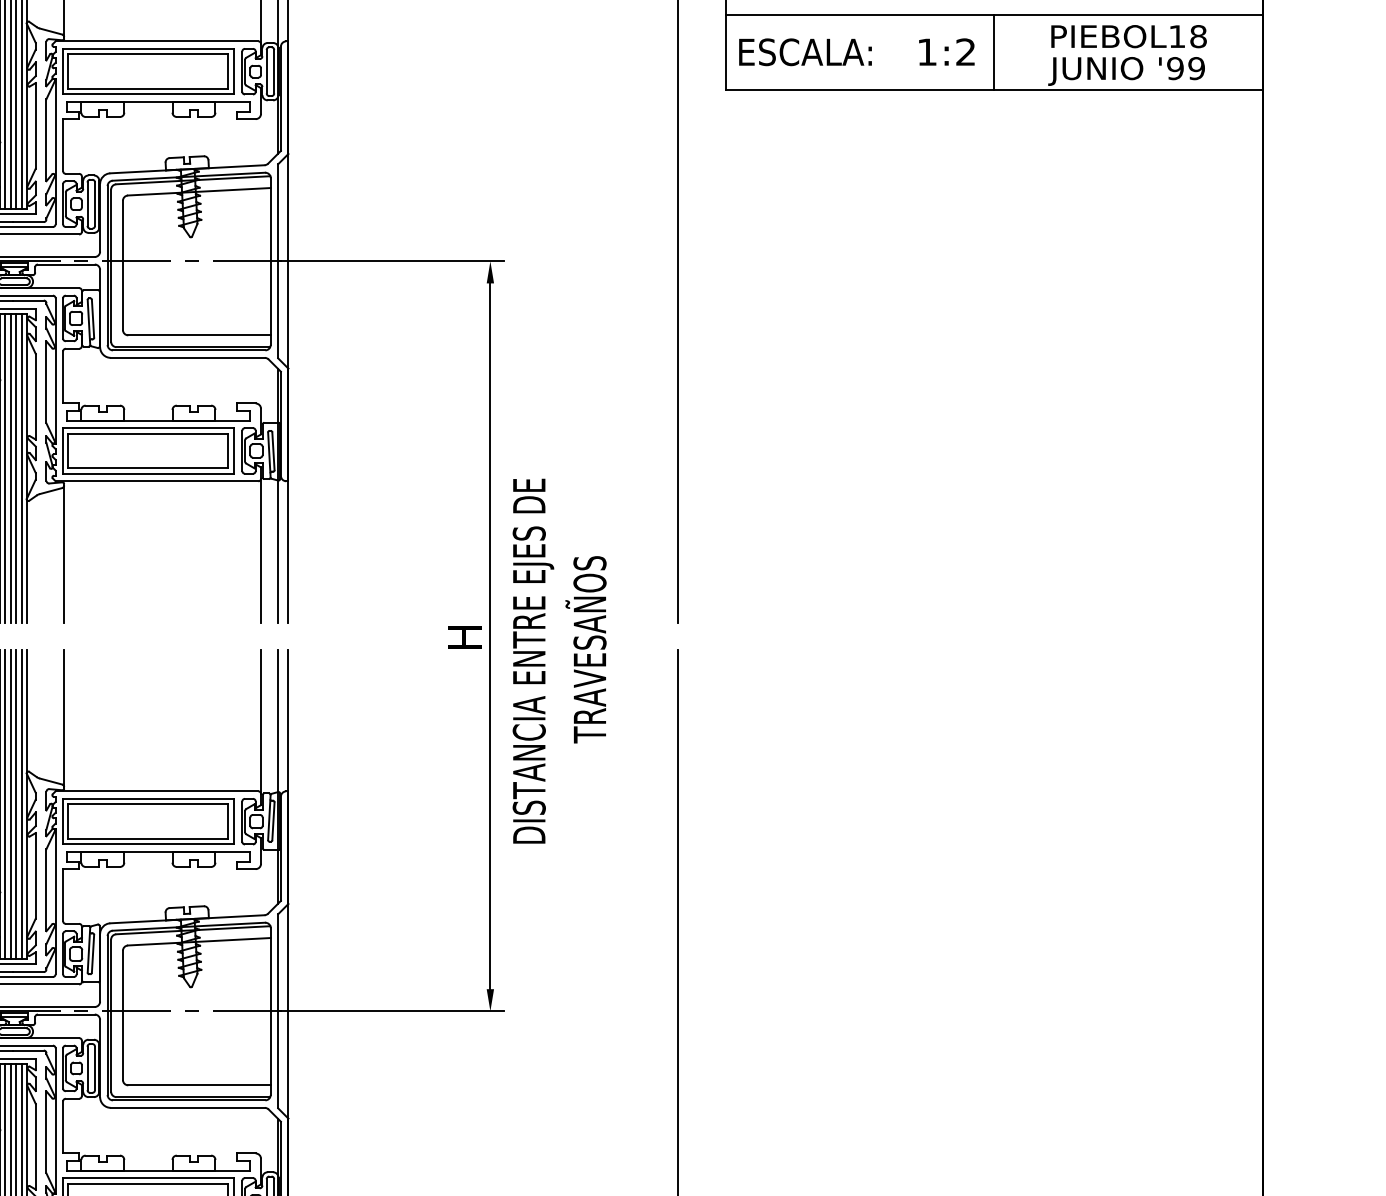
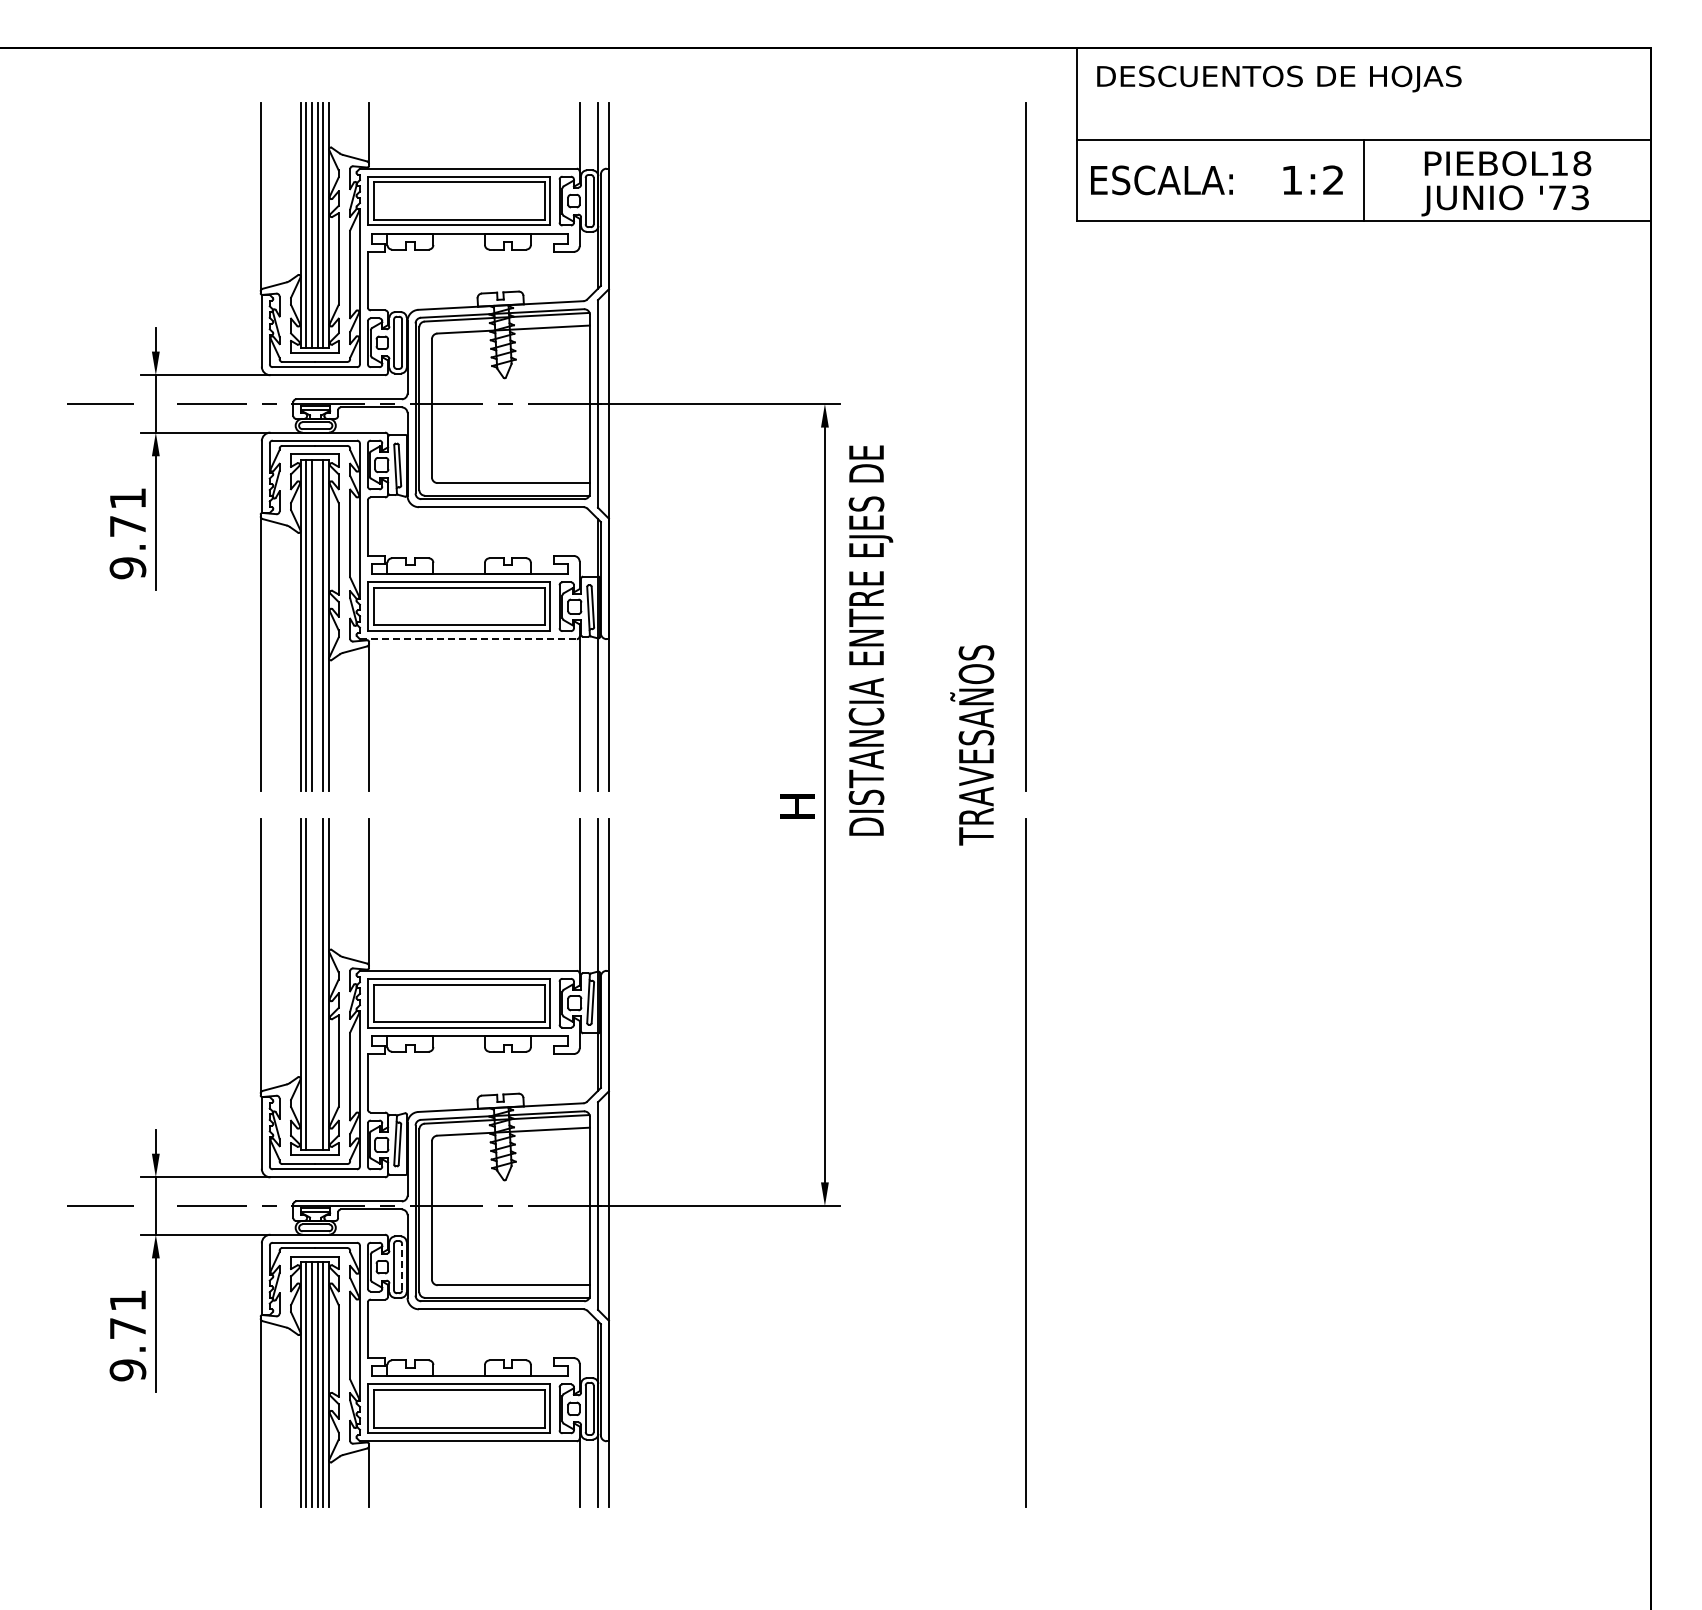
text: (1185, 68) -> (1568, 197), '99 -> '73
line: (15, 468) -> (317, 625), removed
line: (157, 481) -> (468, 639), solid -> dashed
text: (586, 649) -> (972, 745), moved
text: (532, 661) -> (870, 640), moved
line: (11, 804) -> (312, 984), removed
line: (15, 804) -> (317, 984), removed
line: (95, 1067) -> (402, 1266), solid -> dashed

